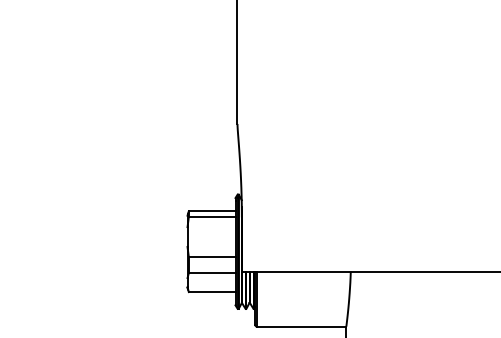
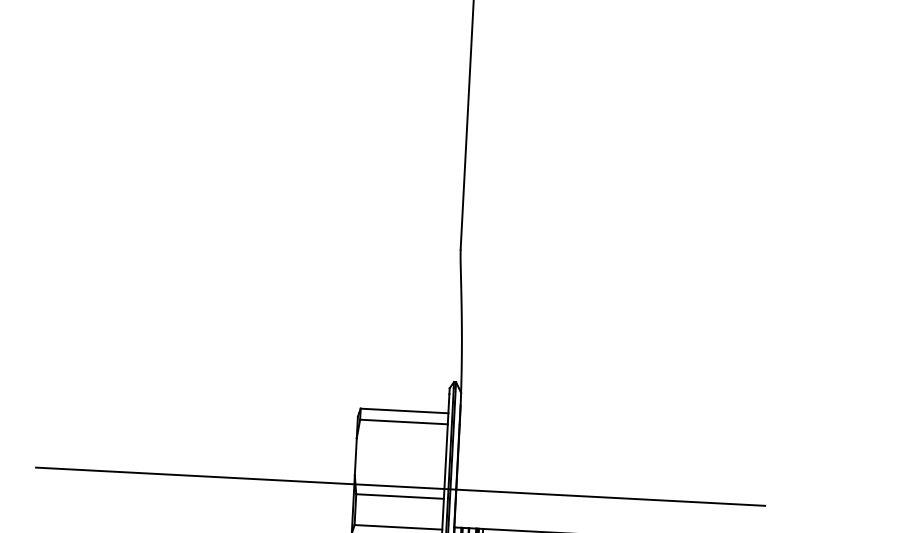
line: (211, 251) -> (399, 486), added

